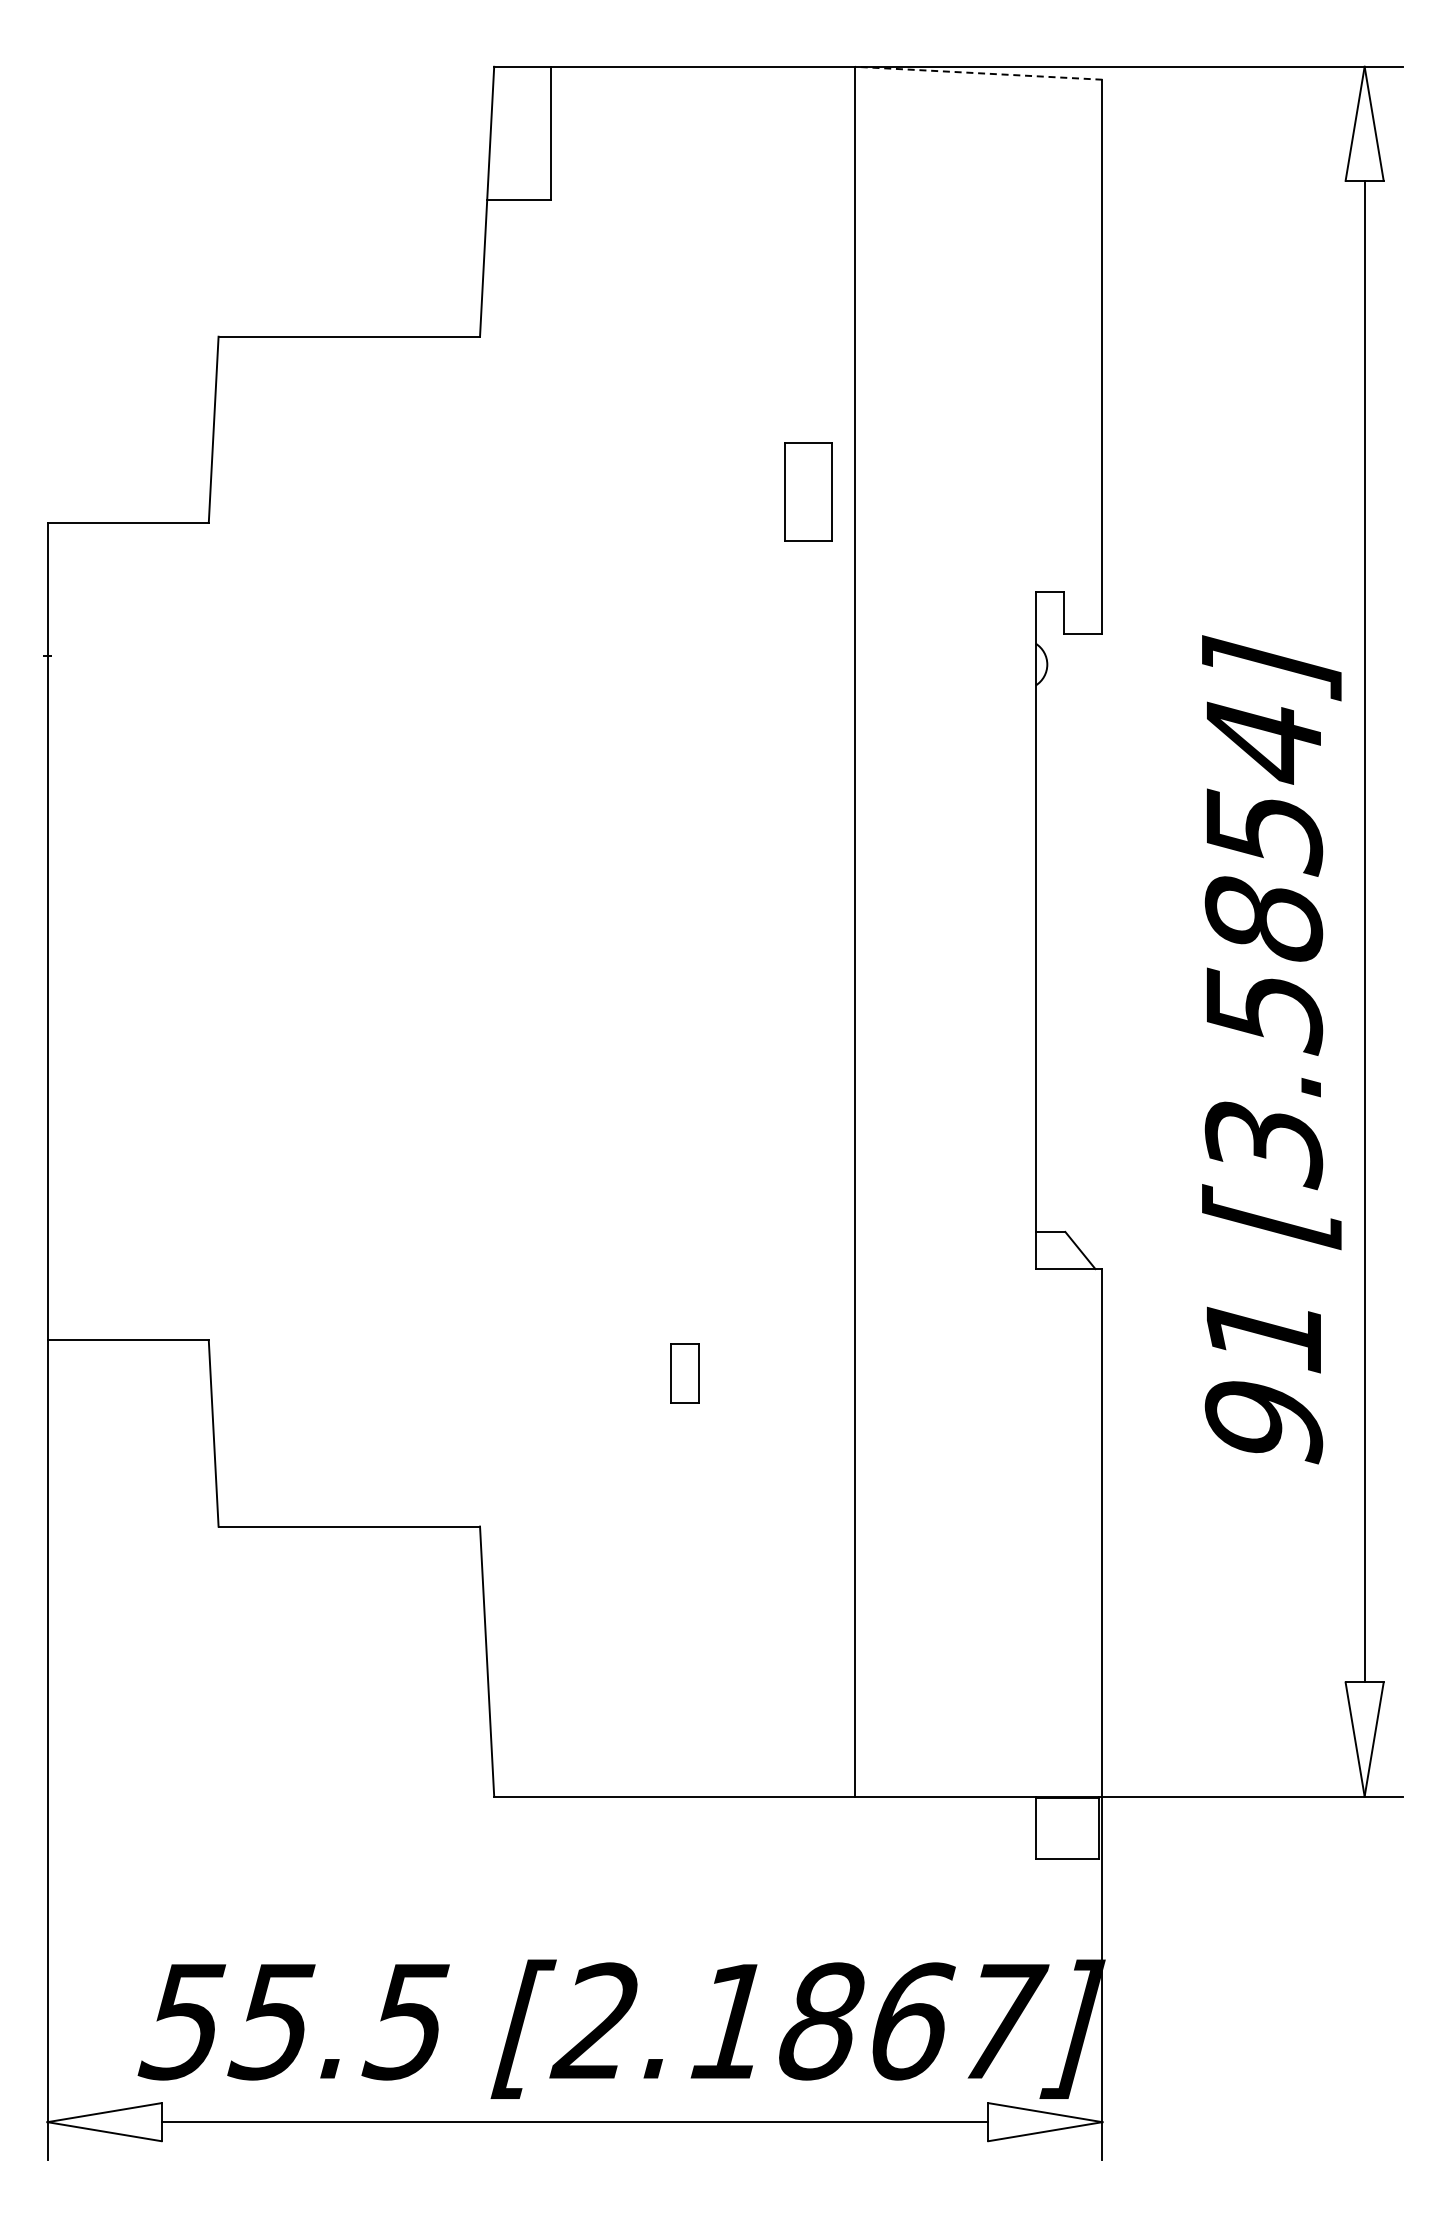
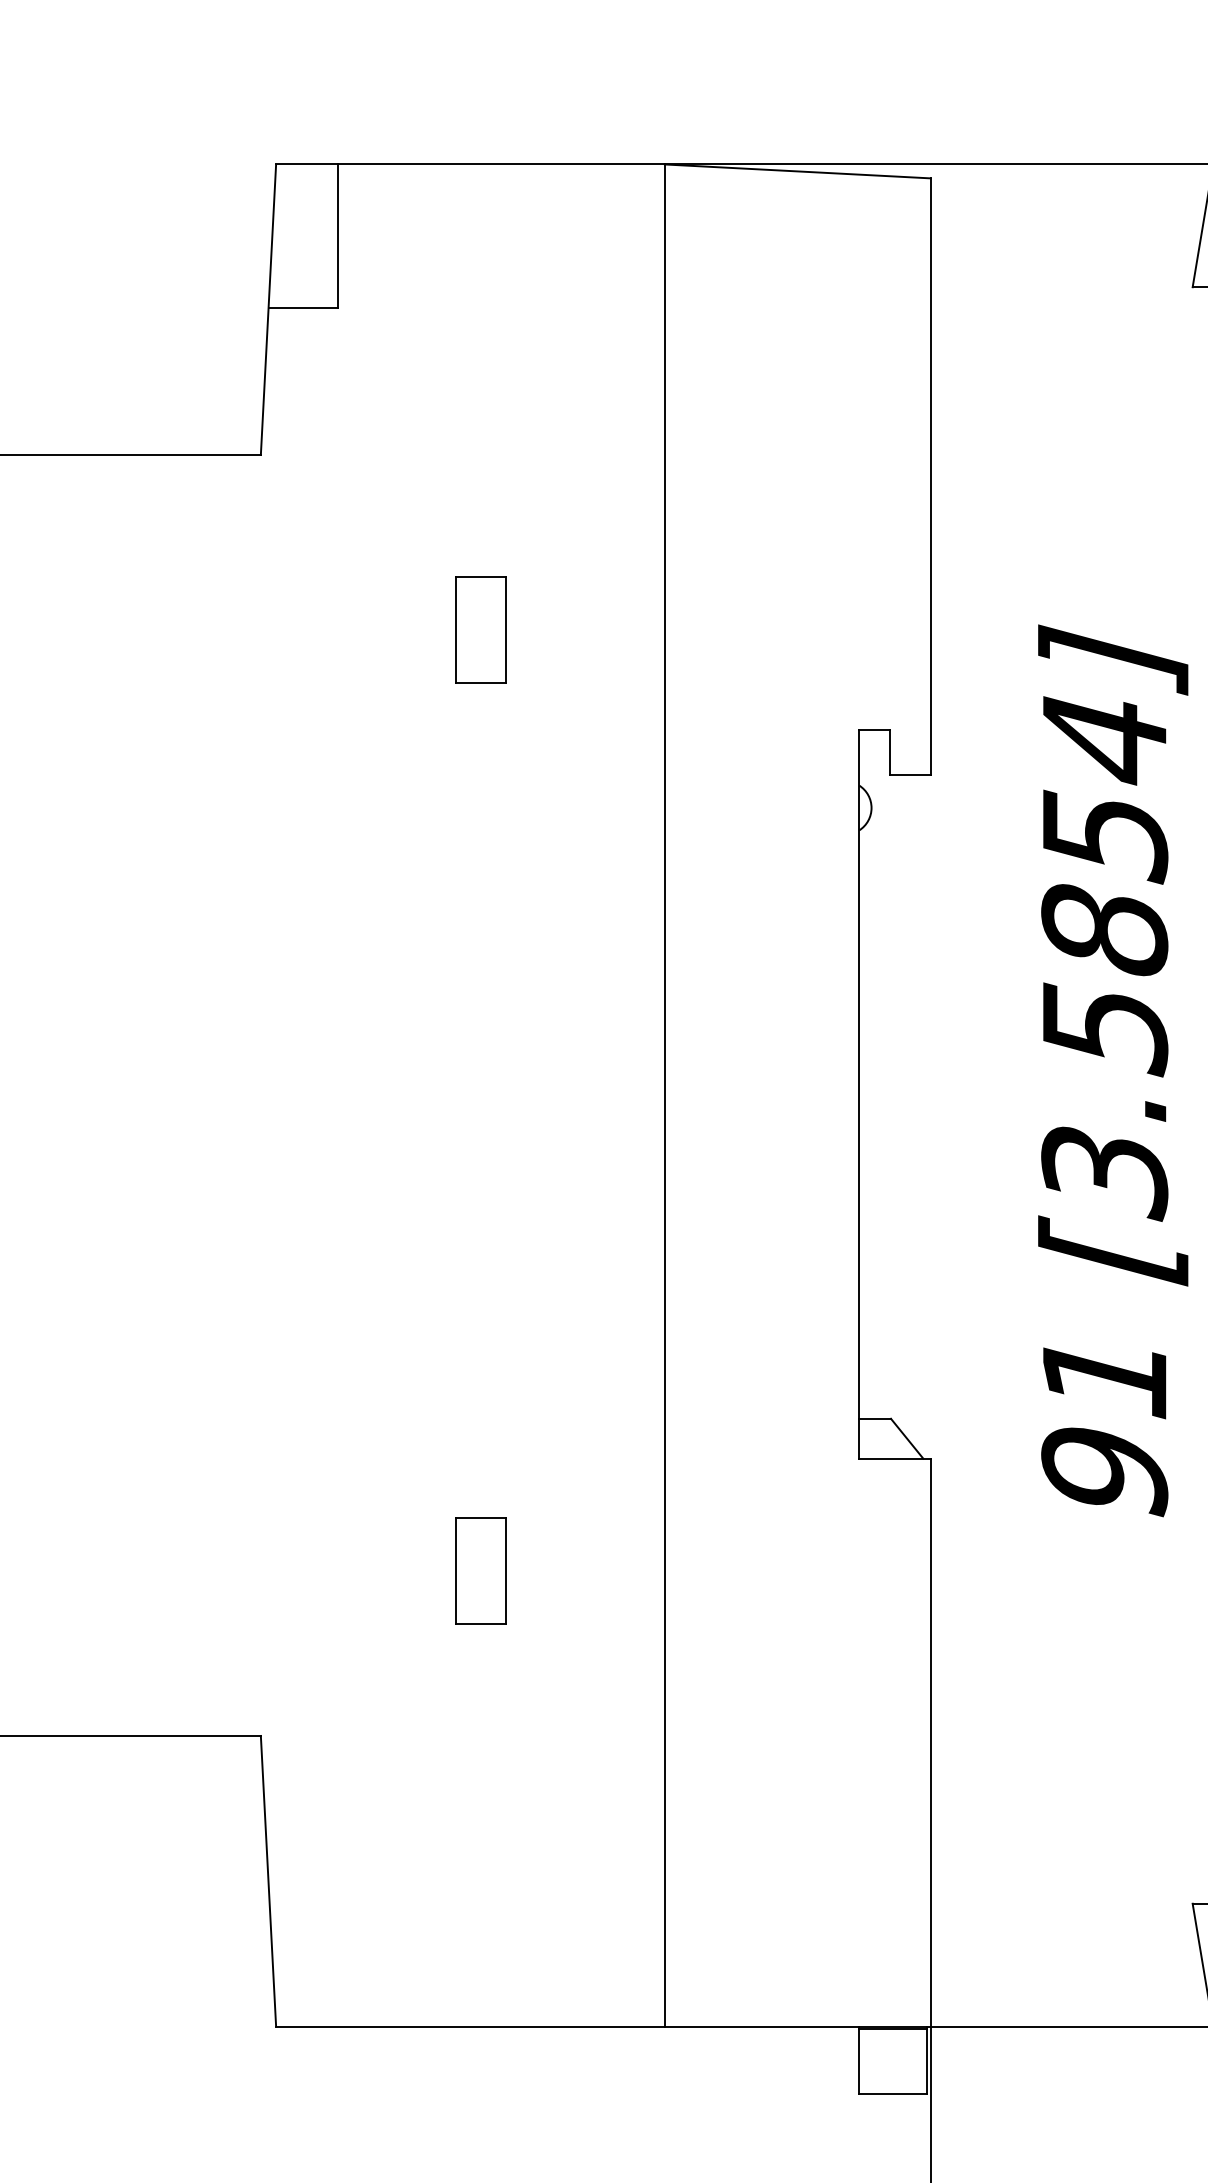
line: (978, 73) -> (797, 171), dashed -> solid
part: (808, 491) -> (480, 629), moved
text: (1271, 1049) -> (1112, 1070), moved
part: (684, 1373) -> (480, 1571), size x1.67

